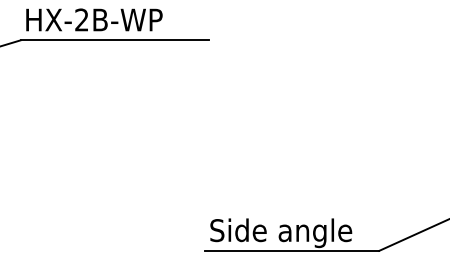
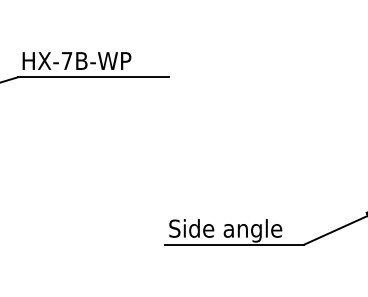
text: (81, 19) -> (66, 60), HX-2B-WP -> HX-7B-WP

